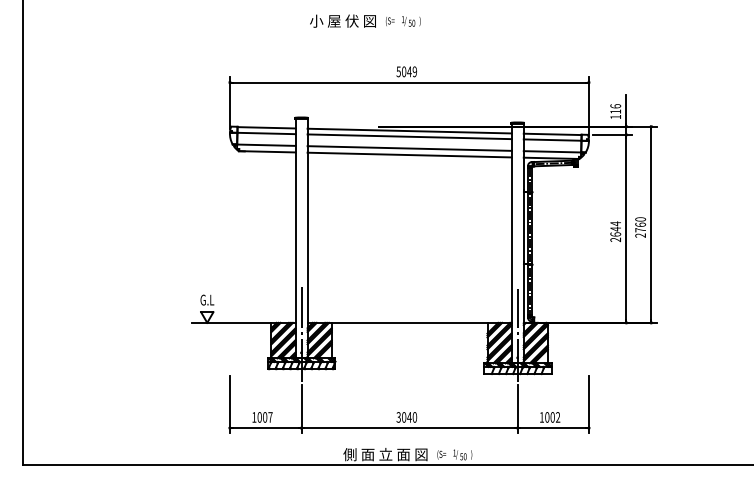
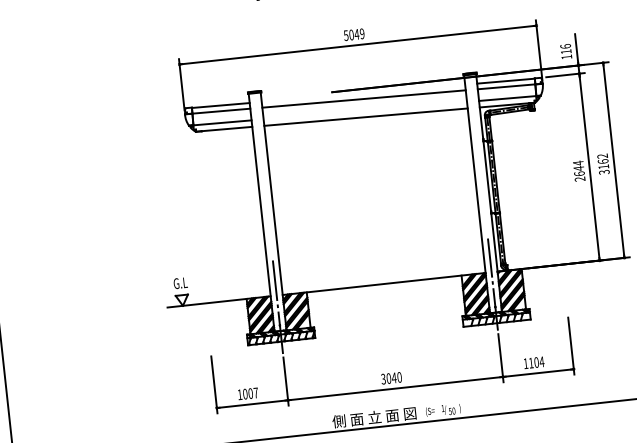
line: (409, 130) -> (363, 92), removed
line: (409, 148) -> (365, 110), removed
text: (640, 227) -> (603, 164), 2760 -> 3162
text: (552, 417) -> (536, 362), 1002 -> 1104

